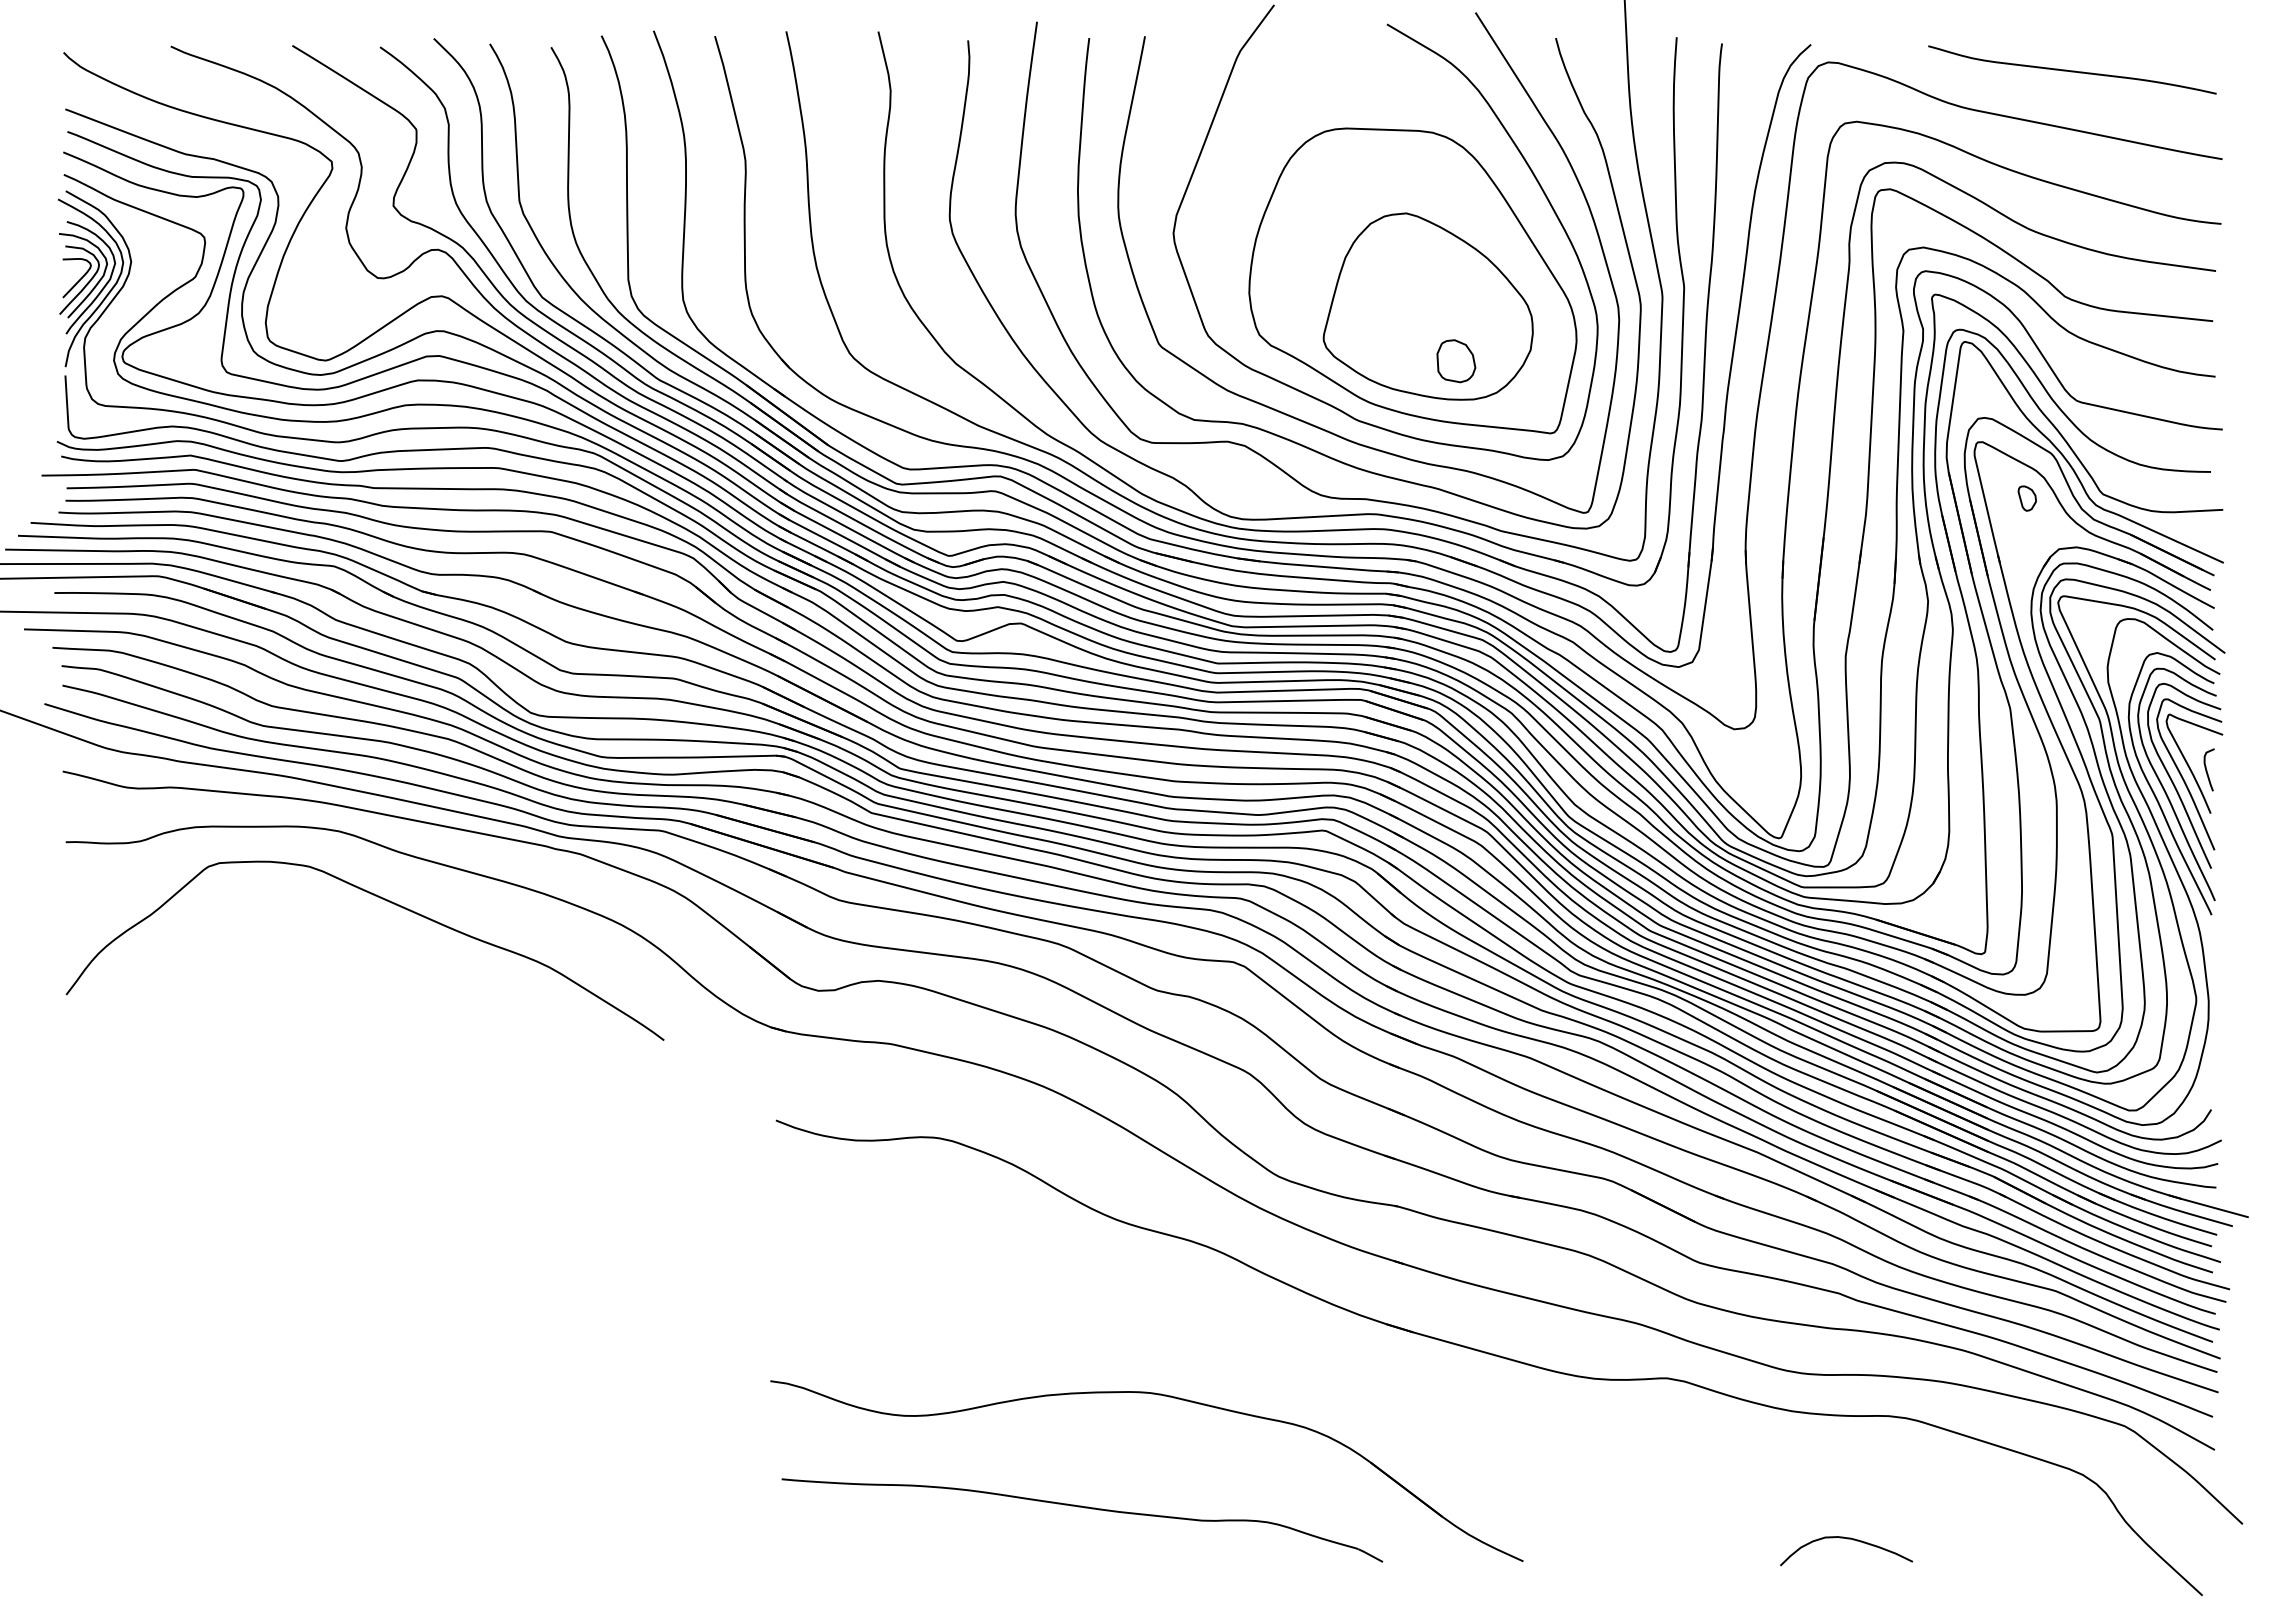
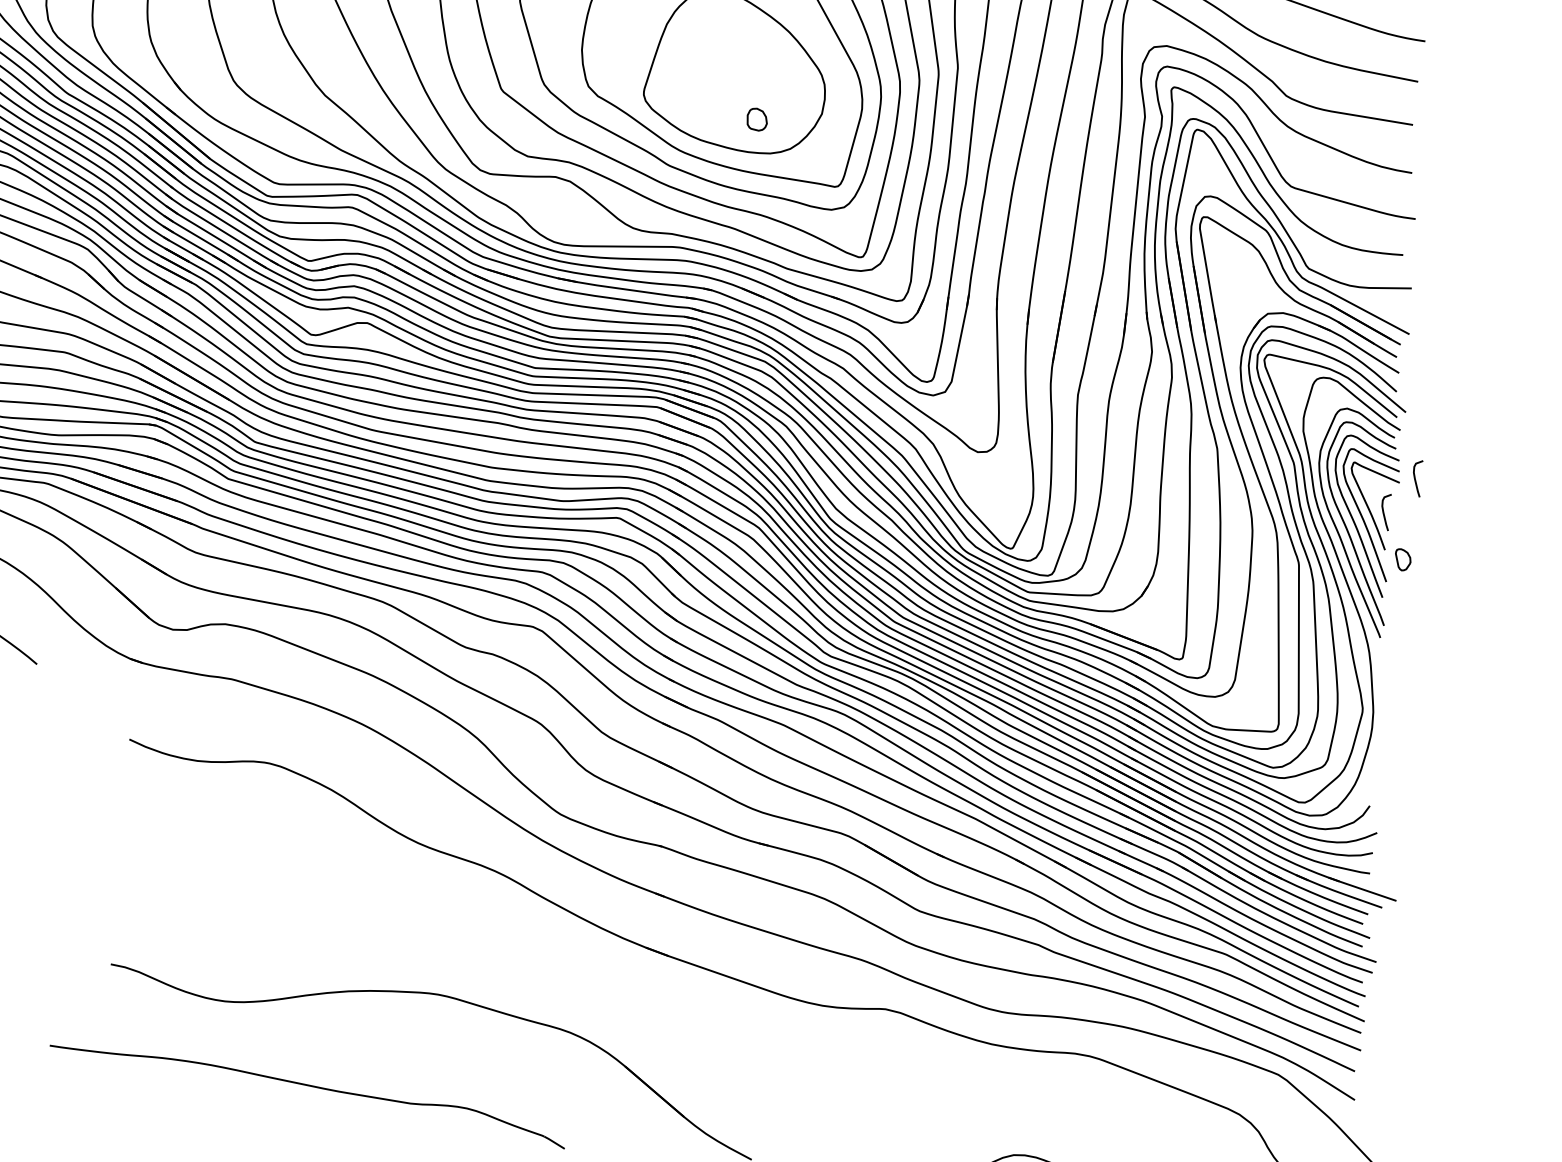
part: (1456, 361) -> (757, 119), size x0.6
part: (2026, 498) -> (1402, 559), moved
curve: (2241, 729) -> (1415, 479), added
part: (1084, 1508) -> (309, 1086), moved

